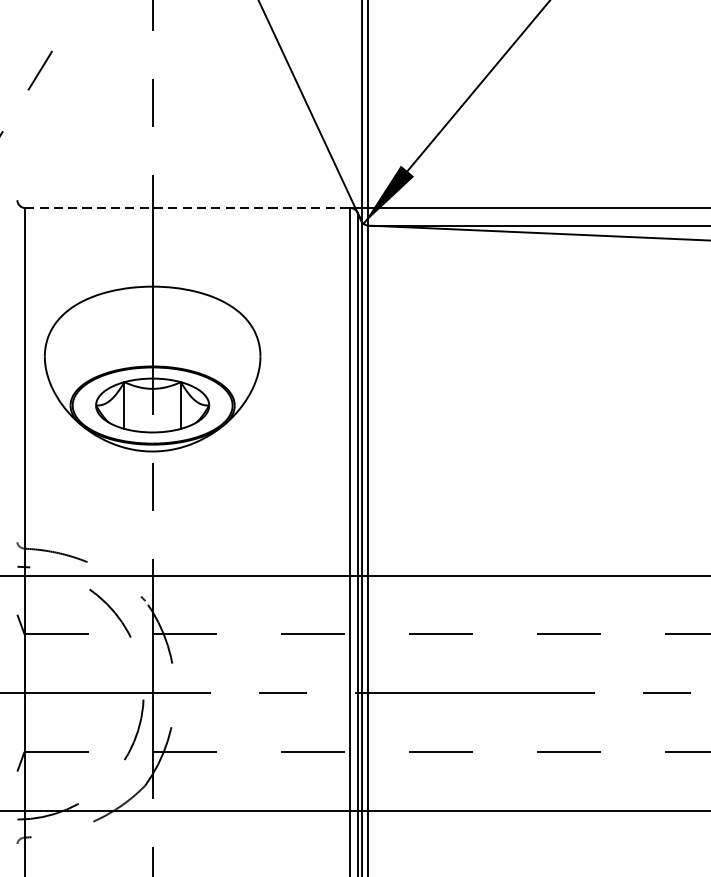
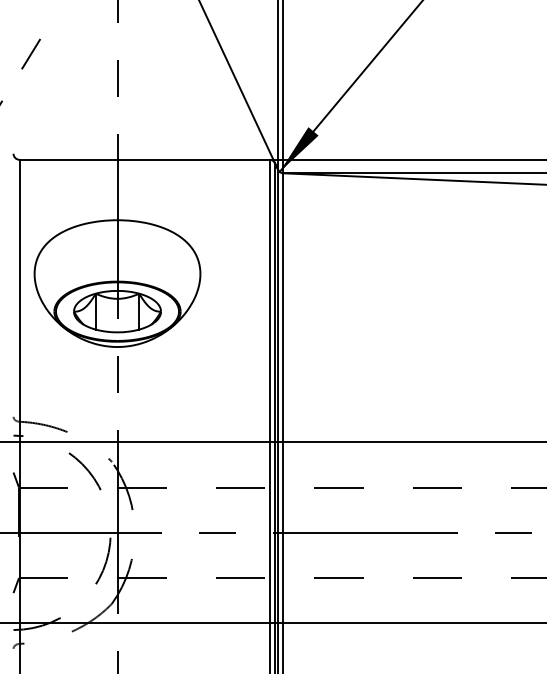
line: (189, 207) -> (145, 159), dashed -> solid

